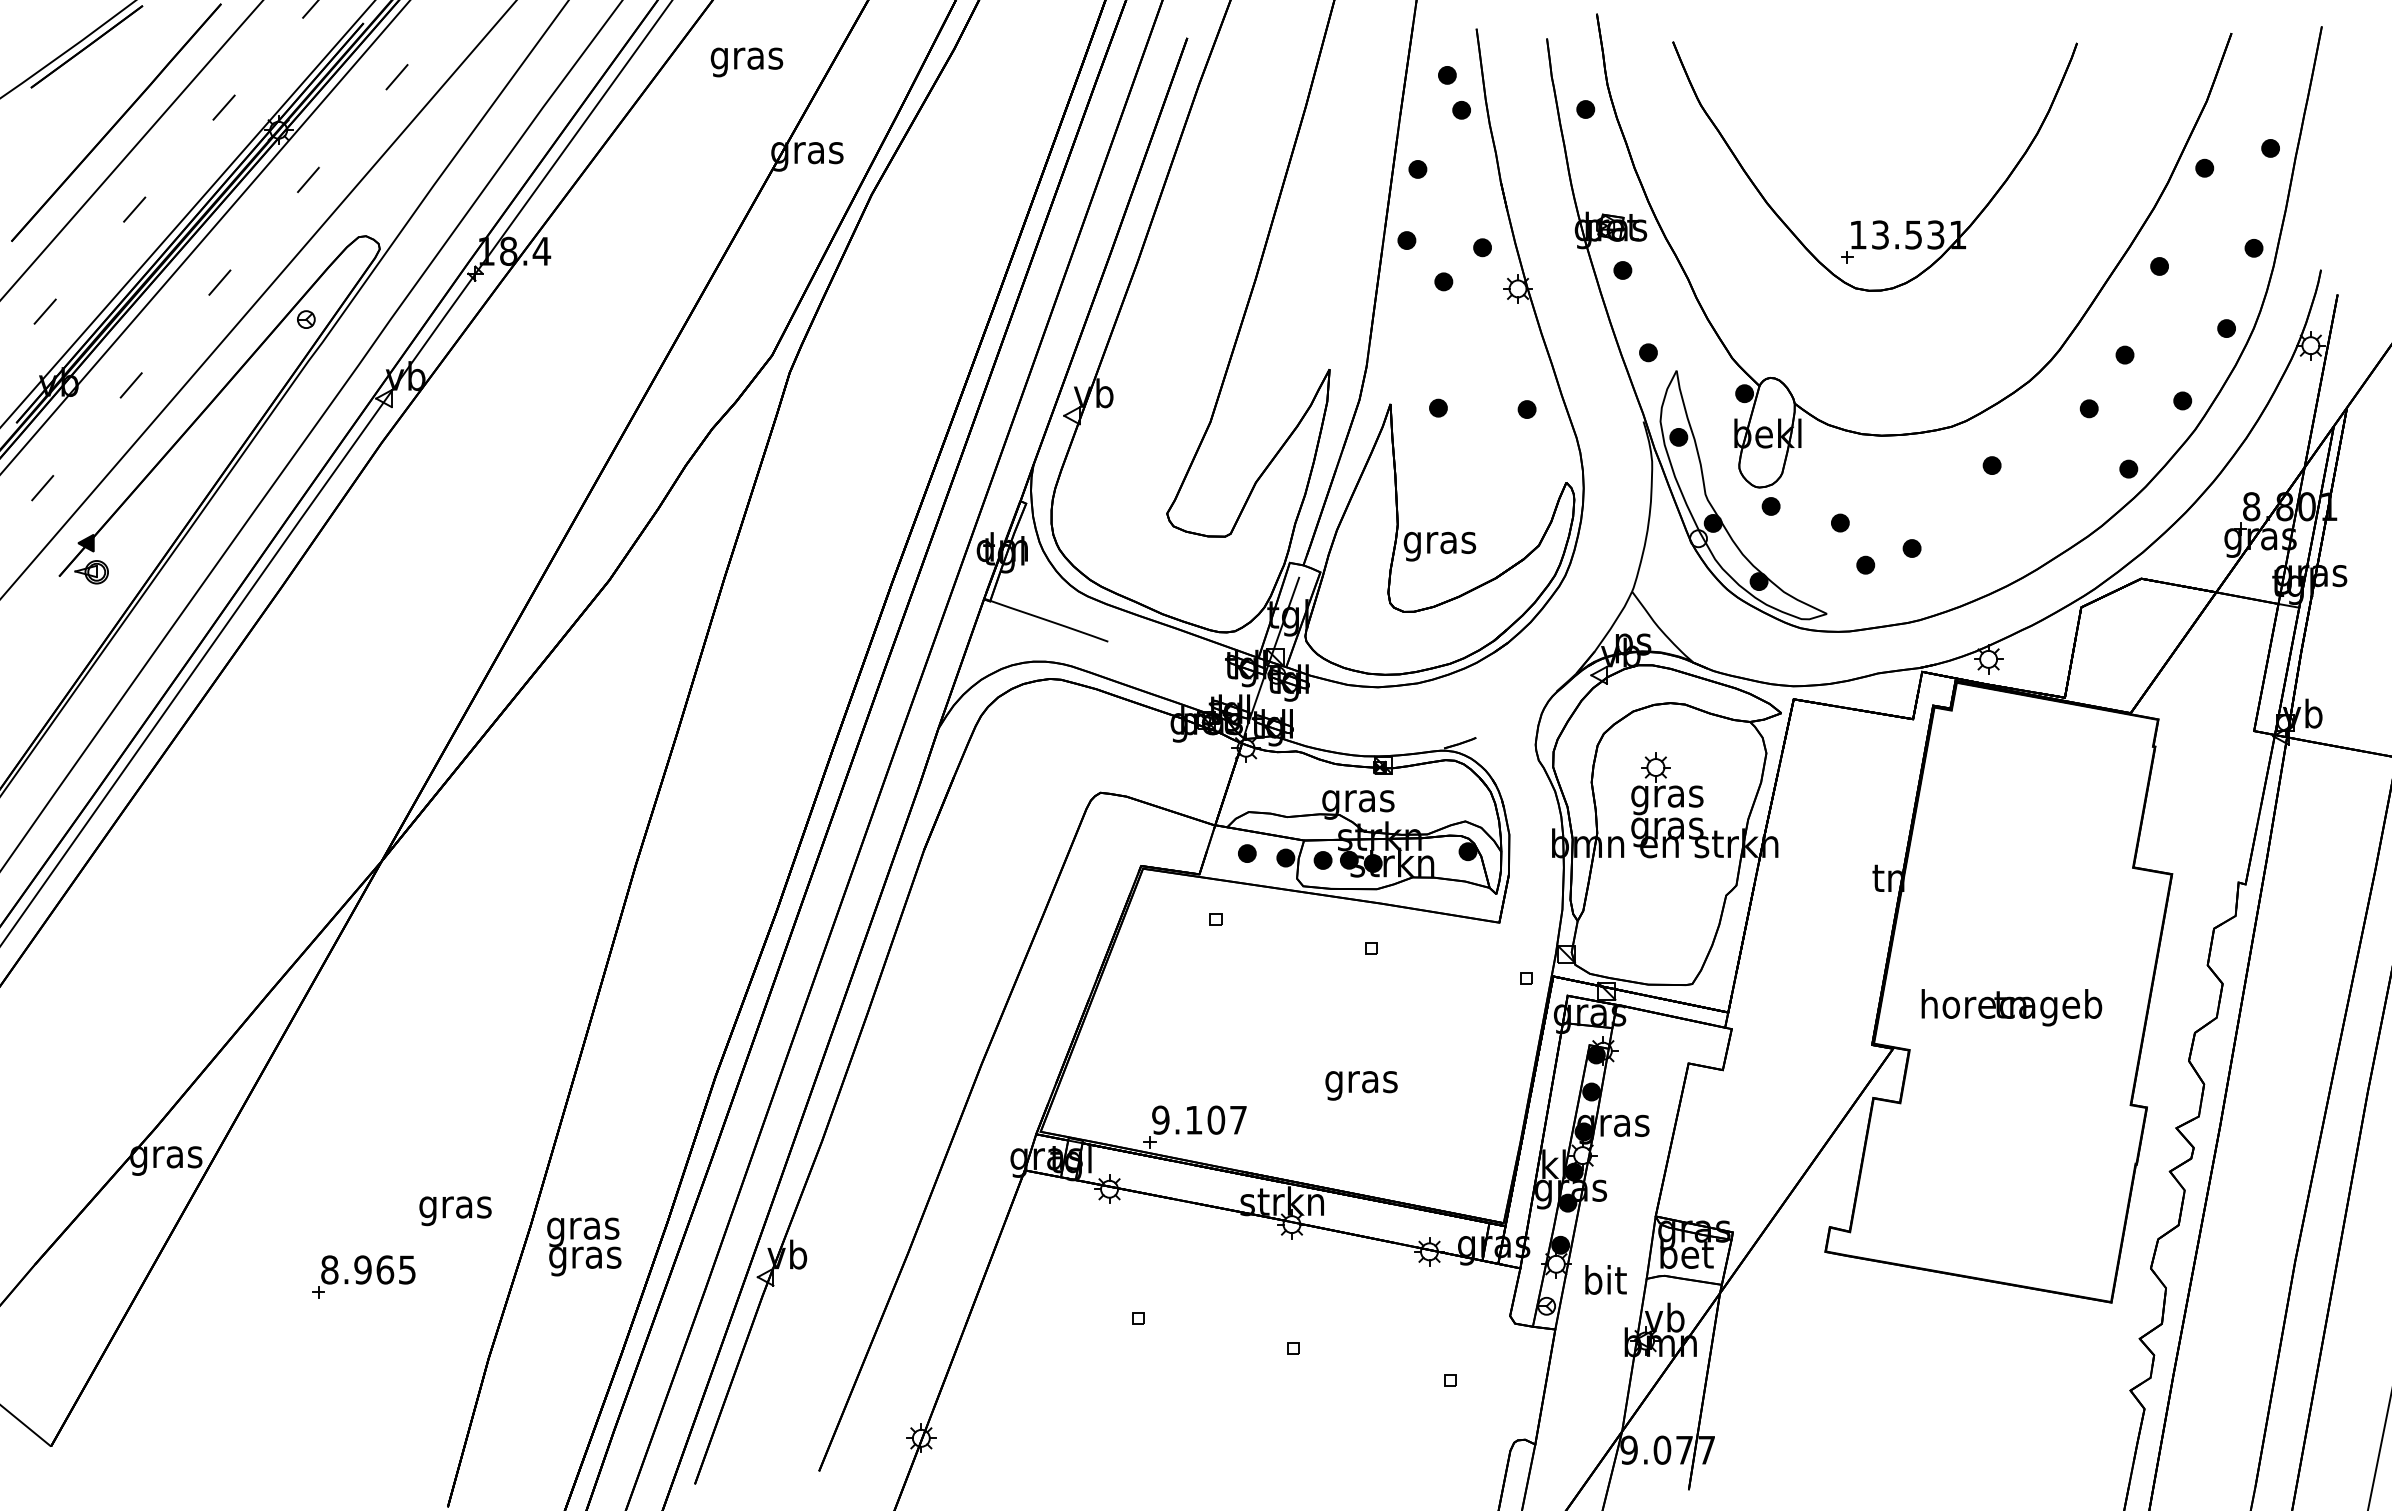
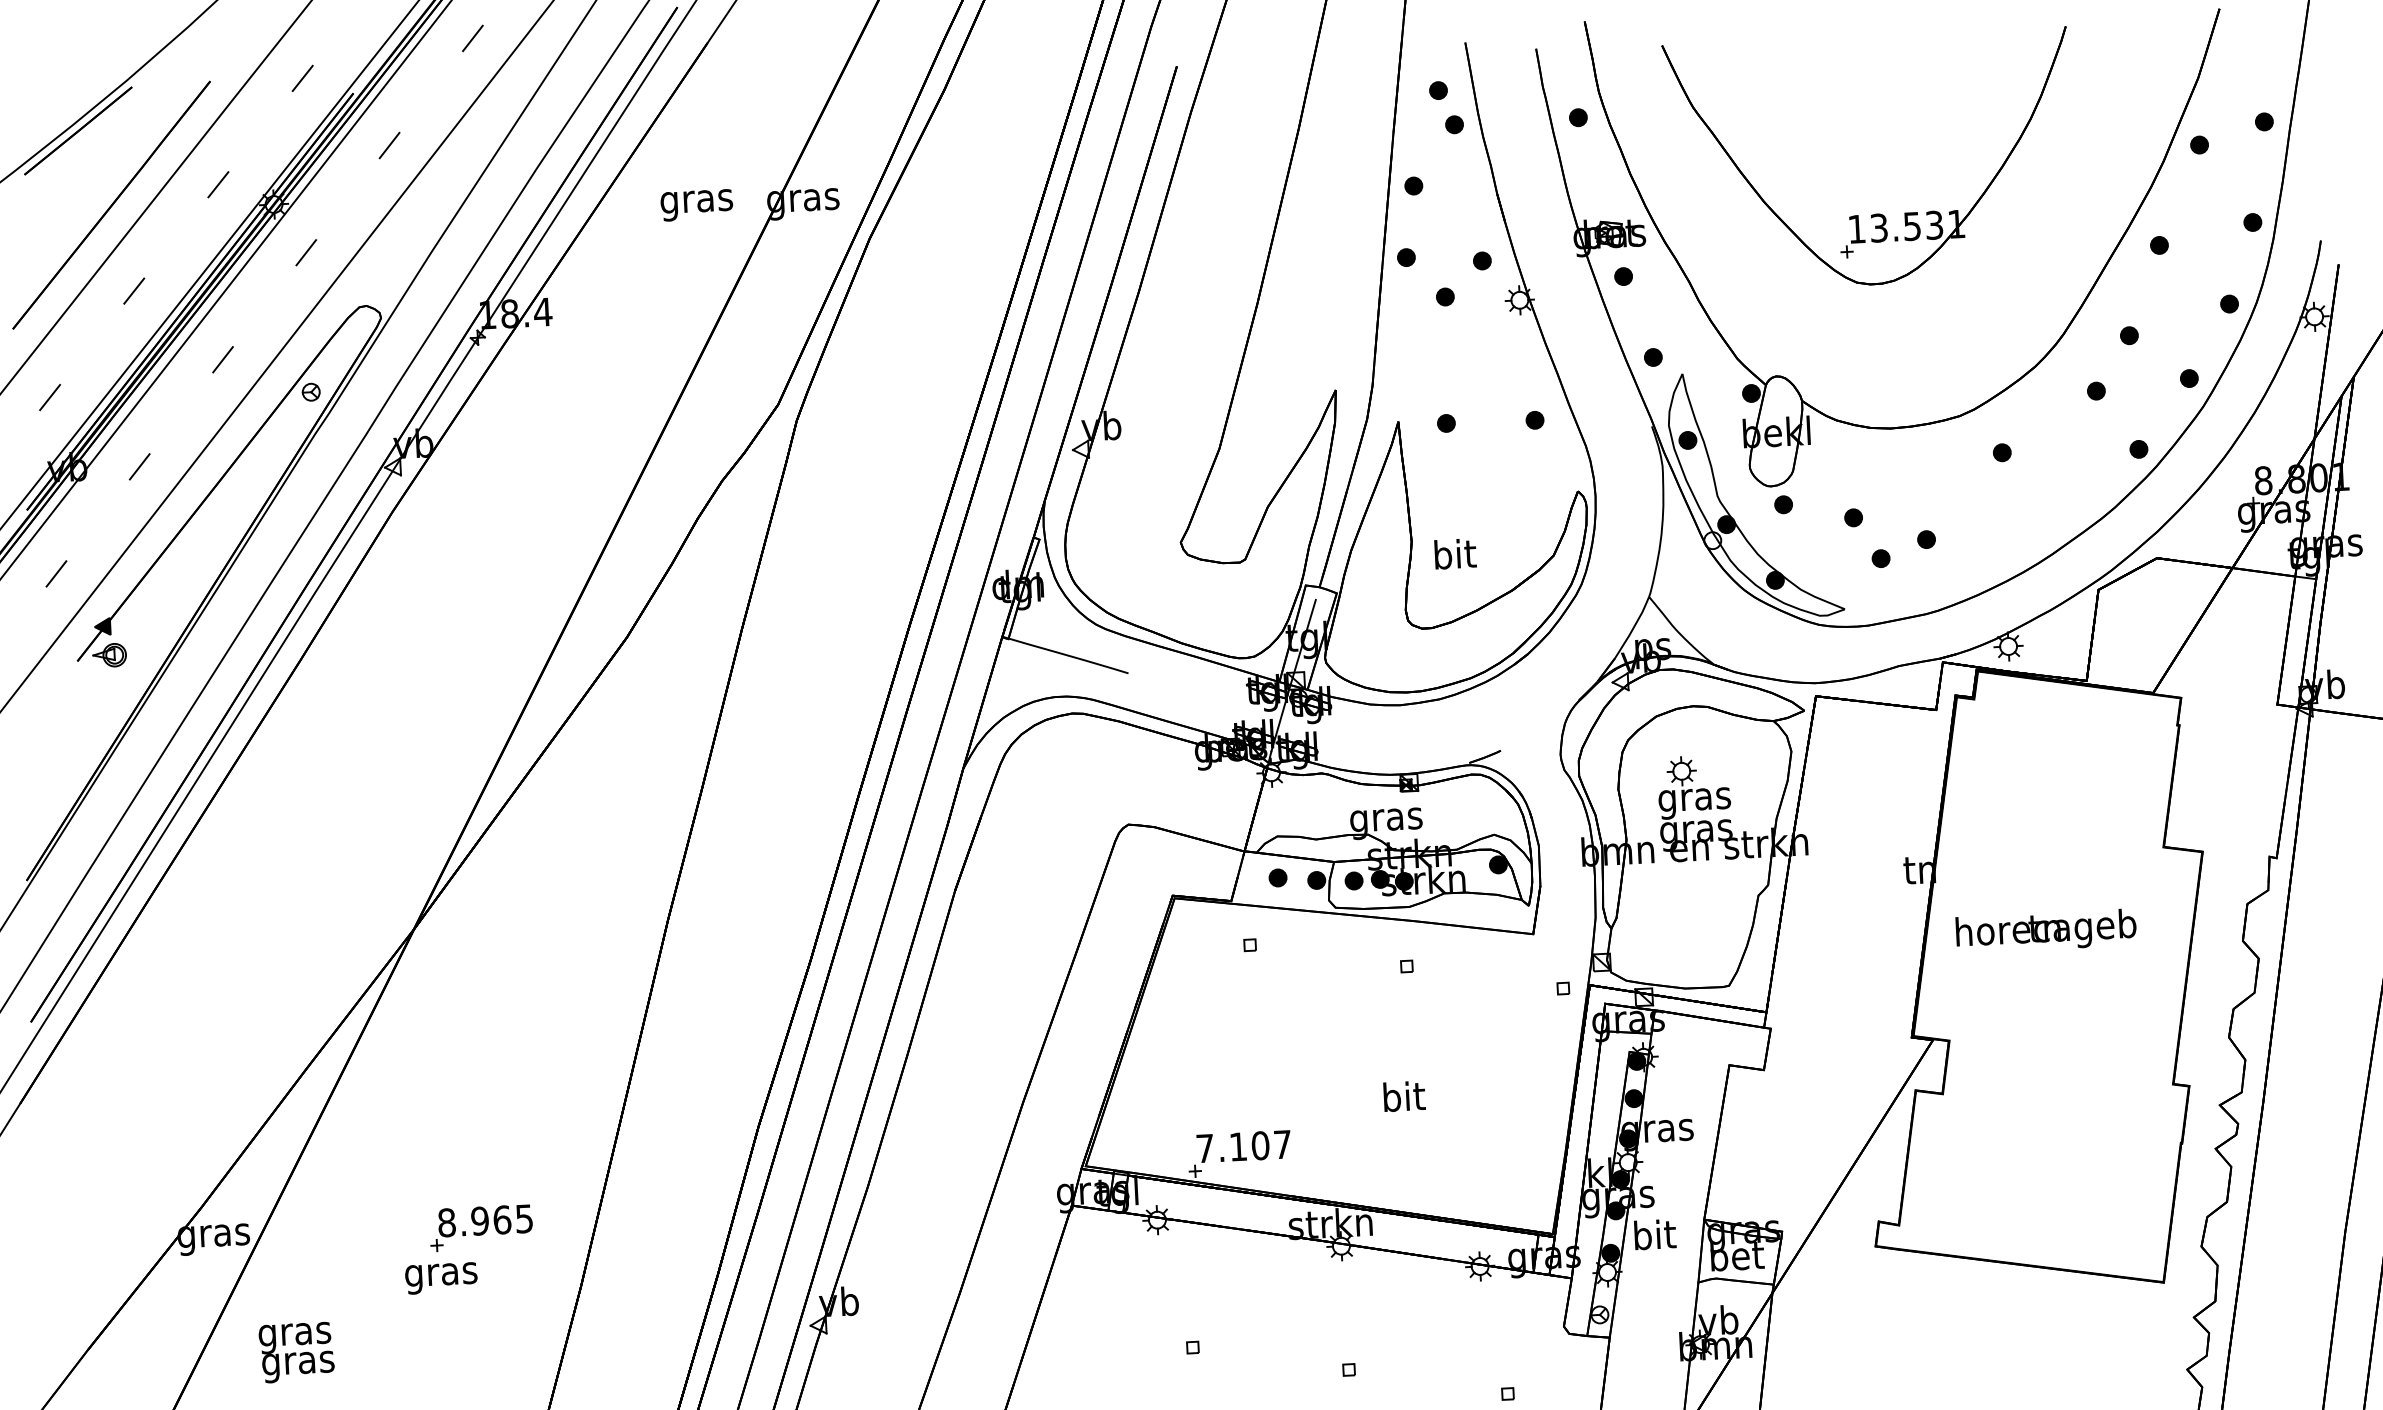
text: (746, 62) -> (696, 205), moved
text: (1439, 542) -> (1454, 557), gras -> bit
text: (2011, 1007) -> (2045, 931), moved
text: (1361, 1081) -> (1403, 1099), gras -> bit
text: (1160, 1119) -> (1204, 1147), 9.107 -> 7.107
text: (455, 1211) -> (441, 1278), moved
text: (584, 1246) -> (296, 1352), moved
part: (363, 1276) -> (480, 1227), moved
text: (1605, 1279) -> (1654, 1234), moved

